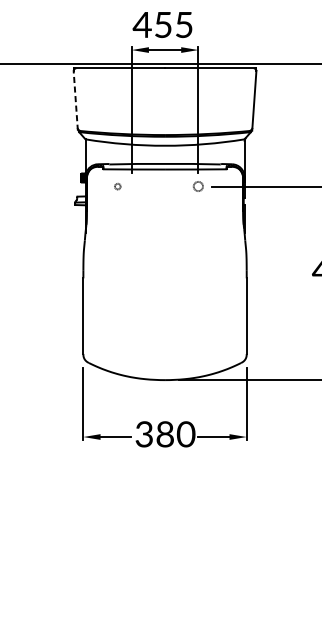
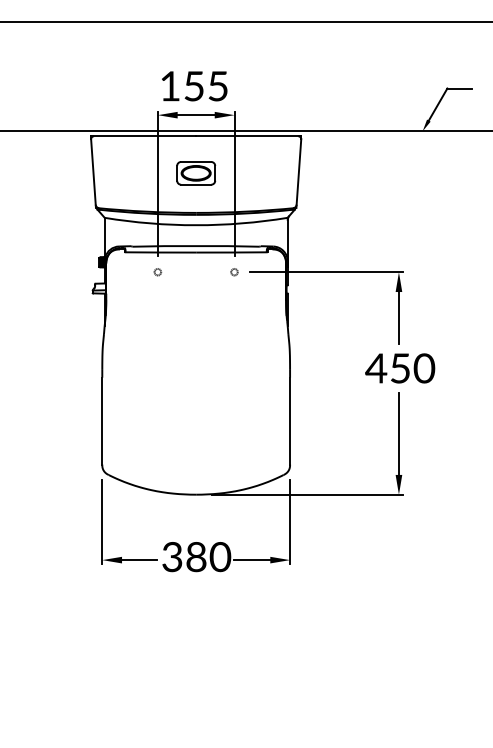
text: (141, 25) -> (169, 86), 455 -> 155
line: (75, 100) -> (93, 173), dashed -> solid
part: (165, 100) -> (196, 173), added
part: (117, 186) -> (157, 272), moved
part: (198, 186) -> (234, 272), size x0.62

